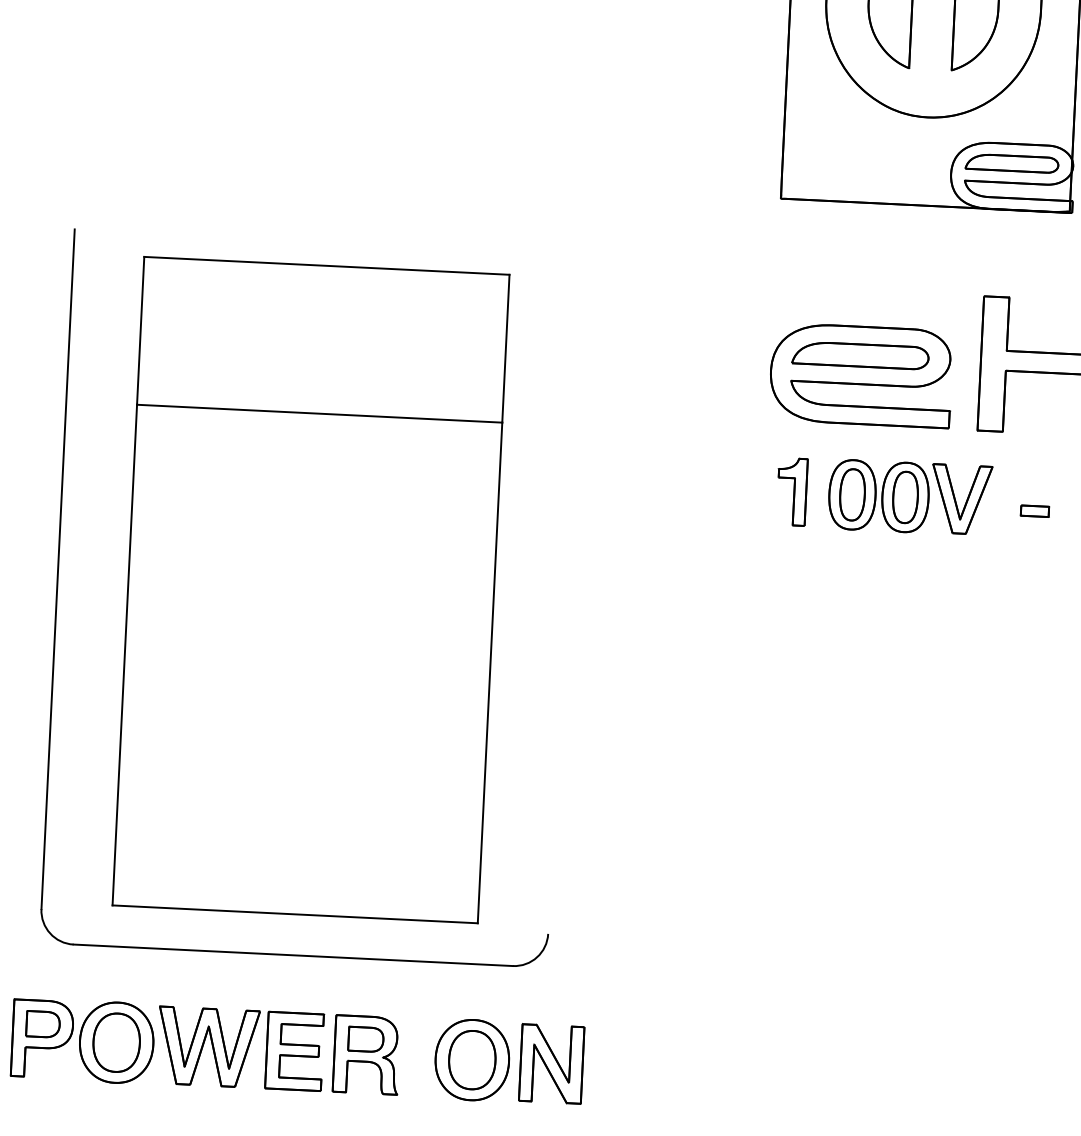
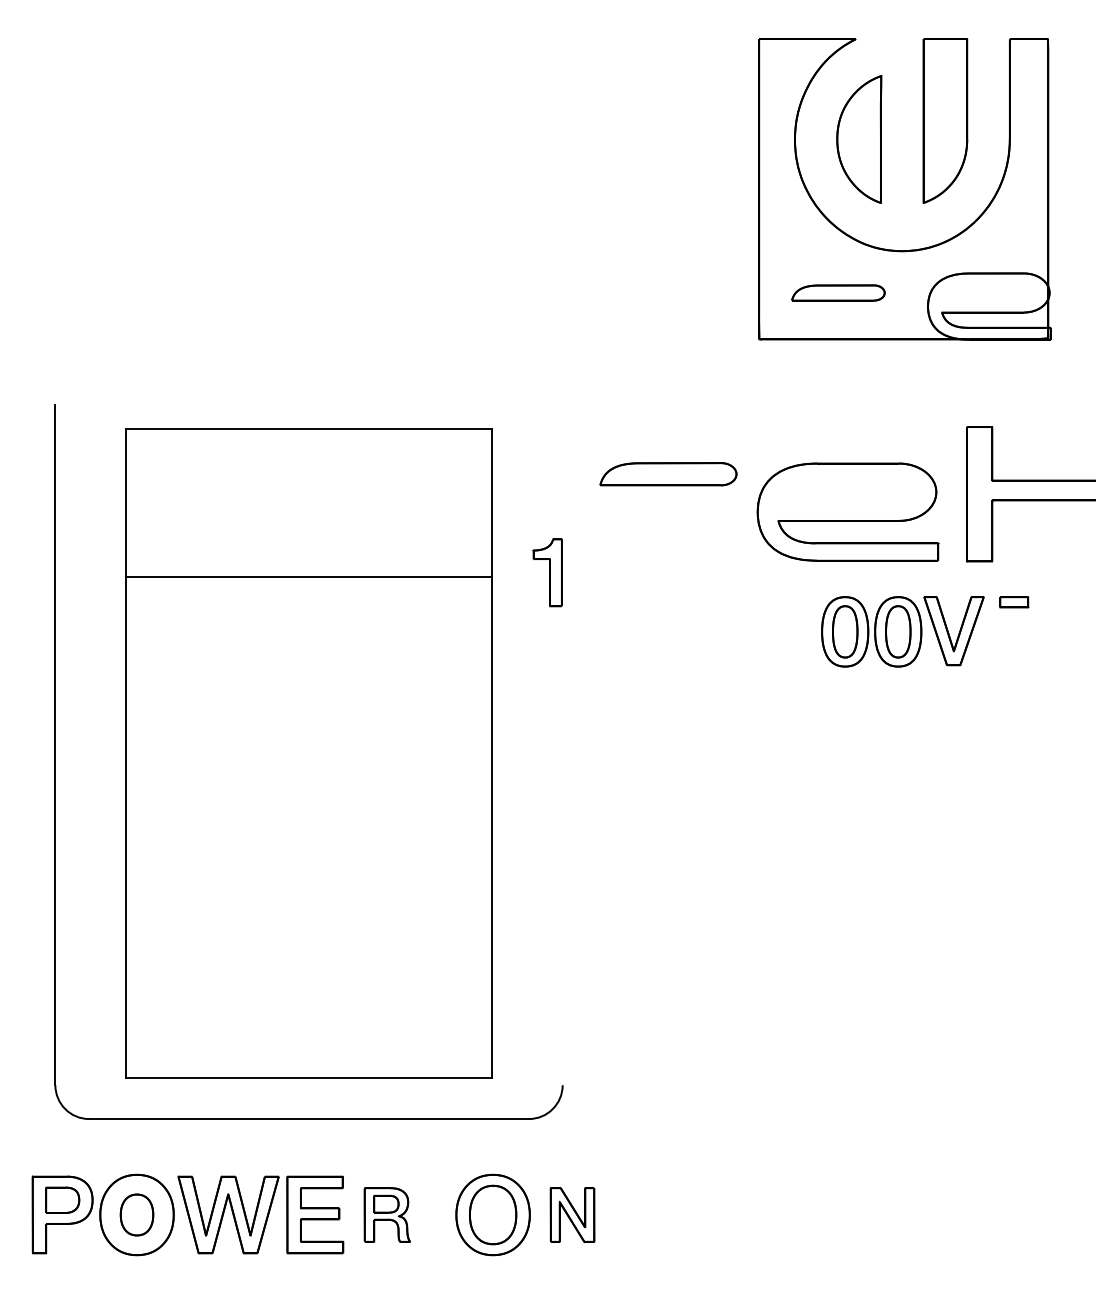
part: (1012, 162) -> (838, 292), moved
part: (860, 355) -> (668, 474), moved
part: (791, 491) -> (547, 572), moved
part: (1035, 511) -> (1014, 602), moved
part: (116, 1042) -> (136, 1214), size x0.7
part: (366, 1054) -> (387, 1214), size x0.7
part: (551, 1063) -> (572, 1214), size x0.7

